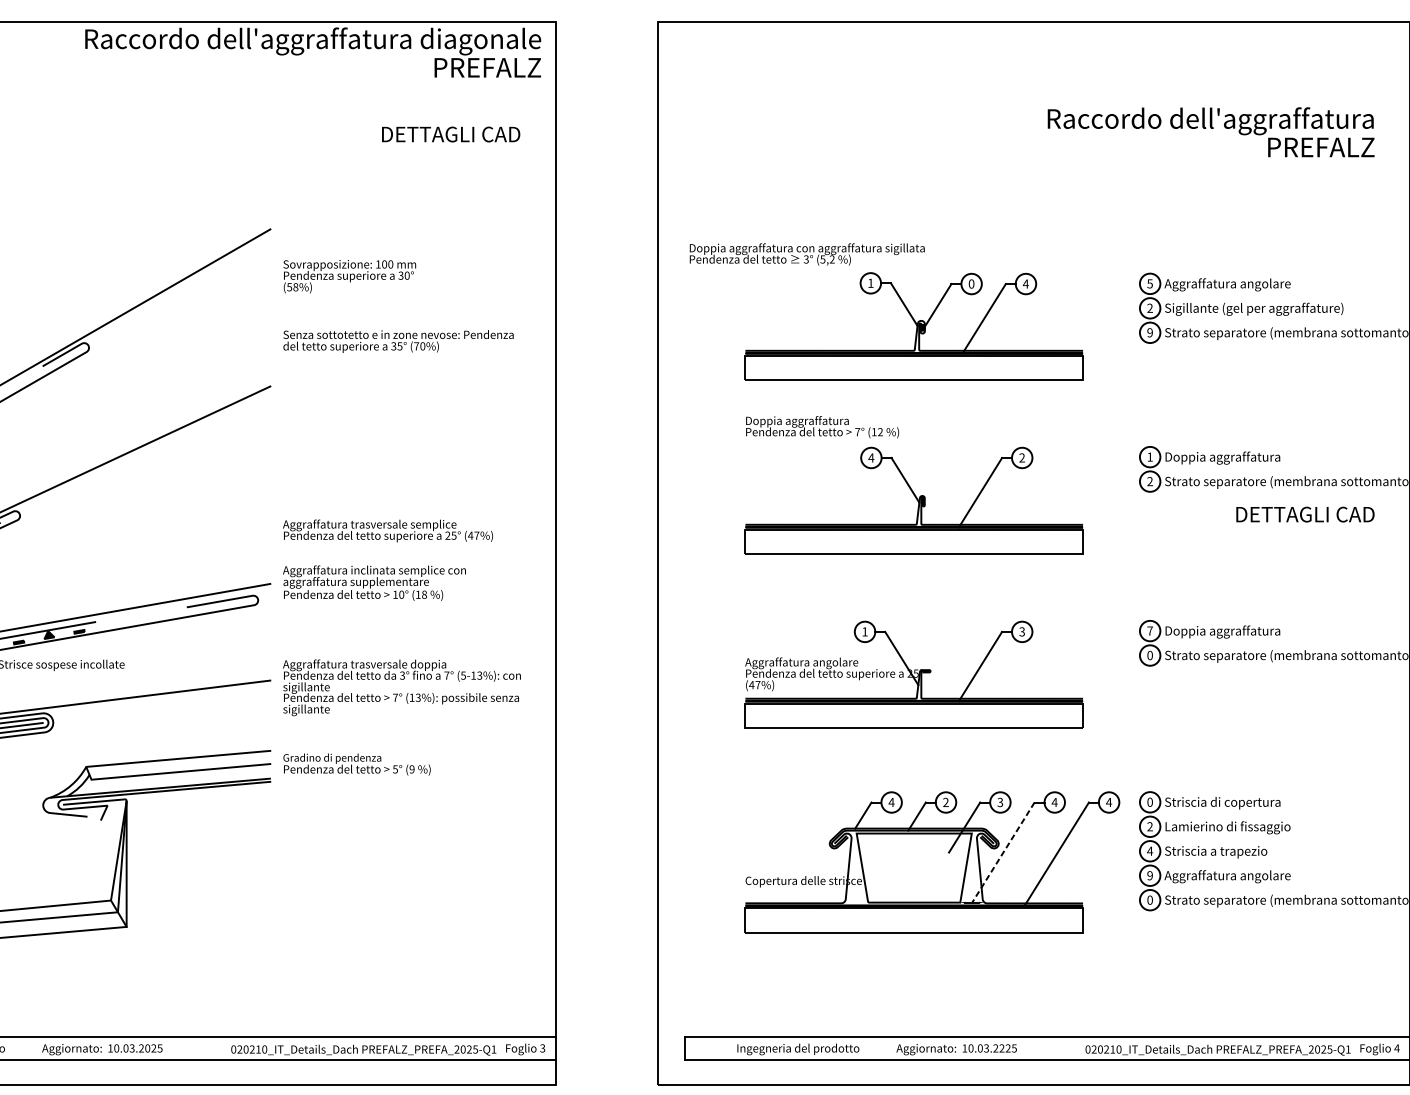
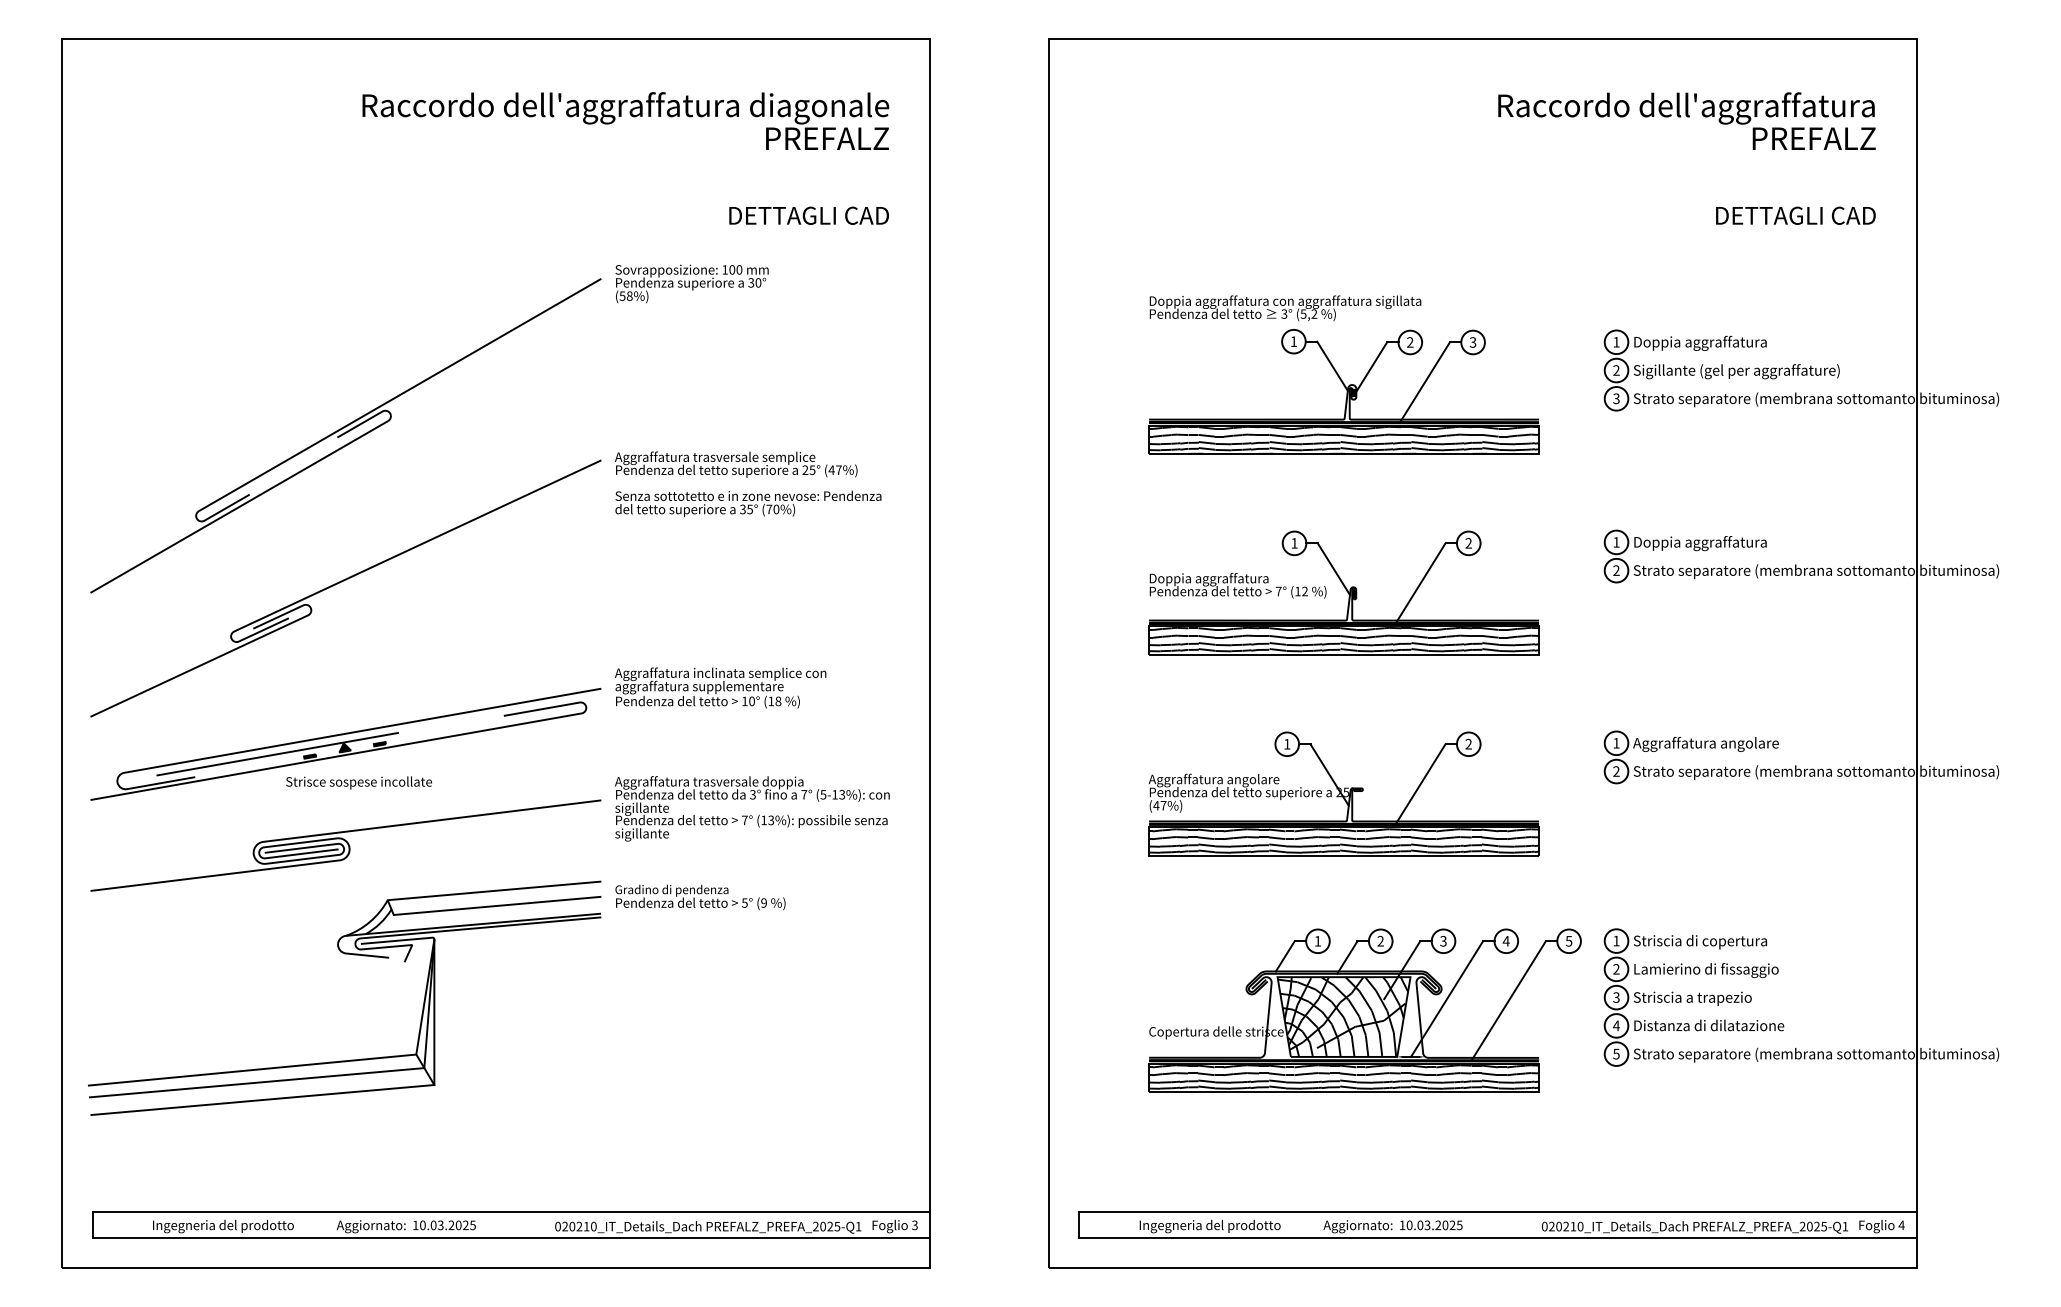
text: (312, 52) -> (625, 120), moved
text: (1210, 131) -> (1686, 120), moved
text: (450, 134) -> (808, 215), moved
text: (807, 254) -> (1285, 308), moved
text: (349, 276) -> (691, 283), moved
text: (971, 284) -> (1410, 342), 0 -> 2
text: (1025, 284) -> (1472, 342), 4 -> 3
text: (1150, 284) -> (1616, 342), 5 -> 1
text: (1227, 284) -> (1705, 342), Aggraffatura angolare -> Doppia aggraffatura
text: (1150, 332) -> (1616, 398), 9 -> 3
text: (398, 341) -> (748, 503), moved
hatch: (914, 368) -> (1344, 439), added
text: (821, 426) -> (1237, 585), moved
text: (871, 458) -> (1294, 543), 4 -> 1
text: (1305, 514) -> (1795, 215), moved
text: (388, 530) -> (736, 464), moved
hatch: (914, 542) -> (1344, 640), added
text: (1150, 631) -> (1616, 743), 7 -> 1
text: (1227, 631) -> (1705, 743), Doppia aggraffatura -> Aggraffatura angolare
text: (1021, 632) -> (1468, 744), 3 -> 2
text: (1150, 655) -> (1616, 771), 0 -> 2
hatch: (914, 715) -> (1344, 840), added
text: (1150, 801) -> (1616, 940), 0 -> 1
text: (891, 802) -> (1317, 941), 4 -> 1
text: (1108, 802) -> (1568, 941), 4 -> 5
text: (1150, 851) -> (1616, 997), 4 -> 3
line: (1002, 852) -> (1446, 999), dashed -> solid
hatch: (913, 867) -> (1343, 1016), added
text: (1149, 875) -> (1615, 1025), 9 -> 4
text: (1229, 876) -> (1708, 1026), Aggraffatura angolare -> Distanza di dilatazione
text: (1150, 899) -> (1616, 1053), 0 -> 5
hatch: (914, 919) -> (1344, 1076), added
text: (1002, 1048) -> (1445, 1225), 10.03.2225 -> 10.03.2025

